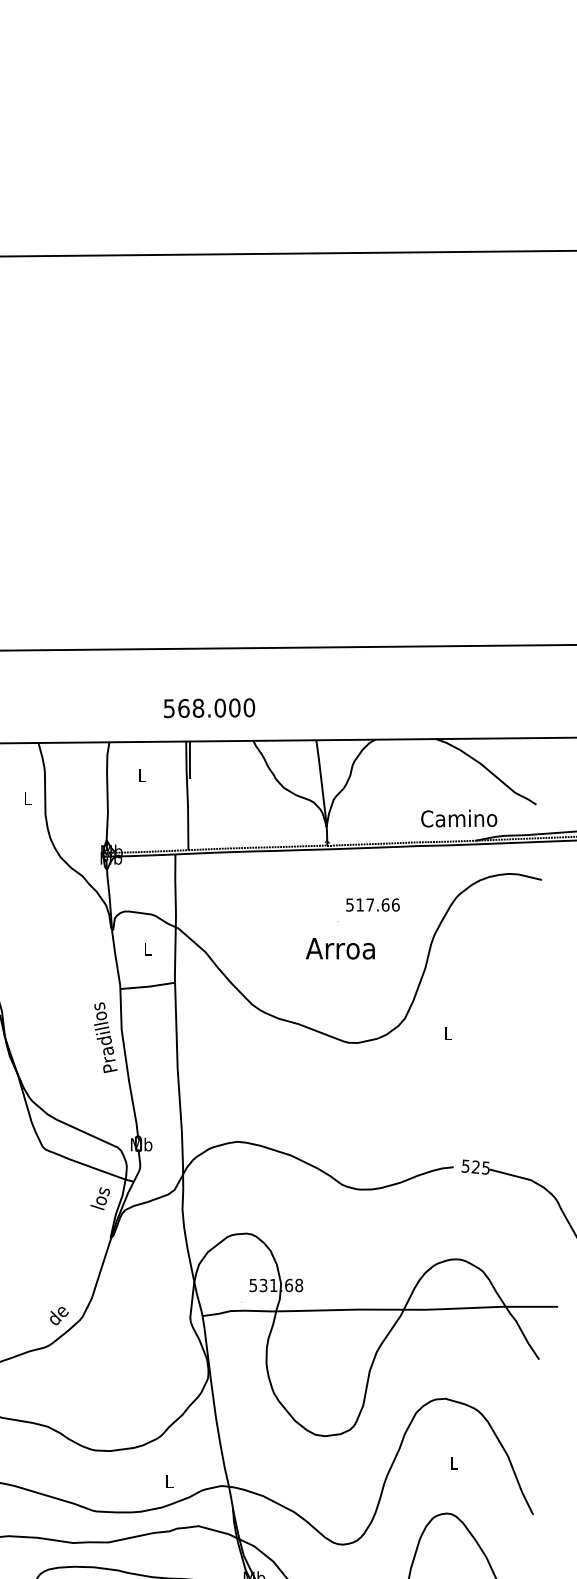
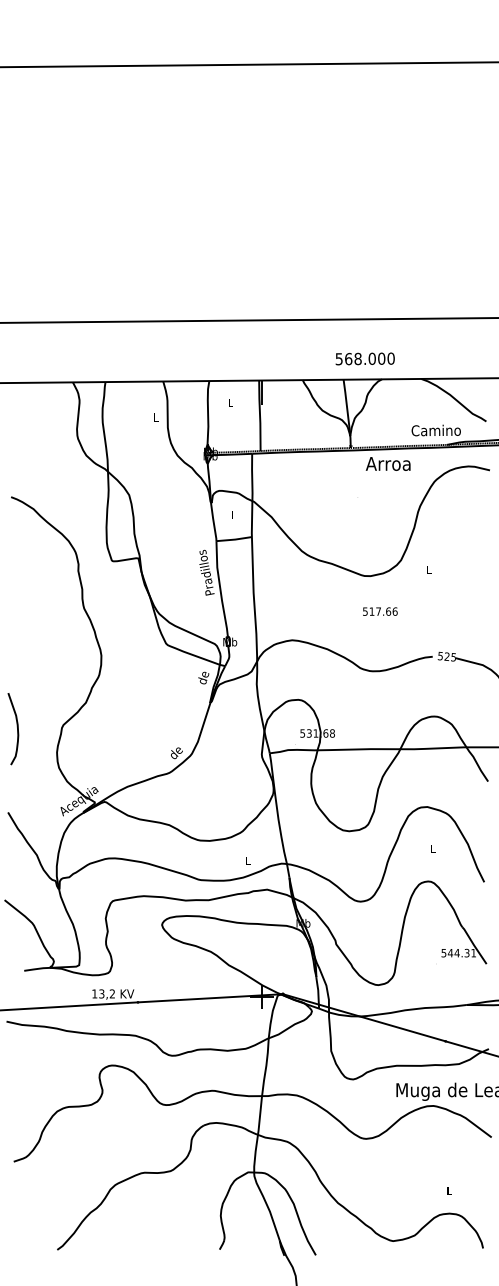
text: (208, 707) -> (364, 358), moved
text: (373, 904) -> (380, 611), moved
text: (339, 947) -> (387, 463), moved
text: (100, 1197) -> (203, 676), los -> de

